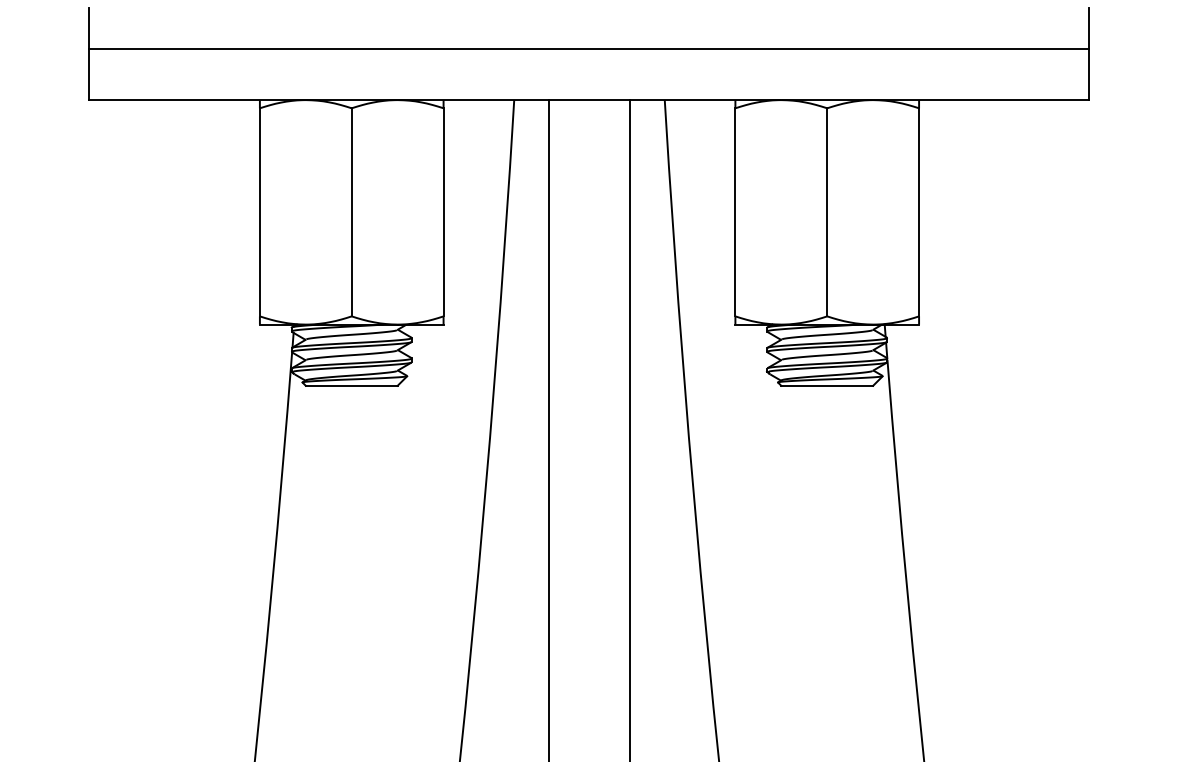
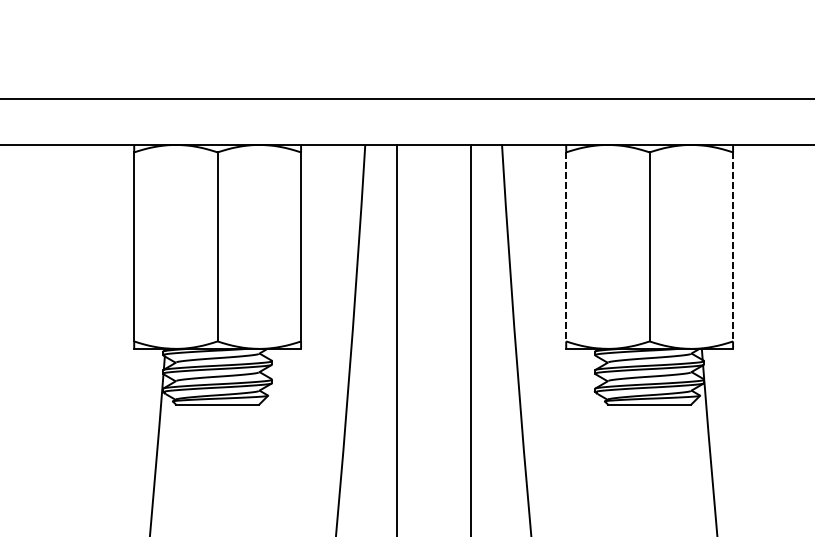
line: (735, 212) -> (566, 247), solid -> dashed
line: (919, 212) -> (733, 247), solid -> dashed

